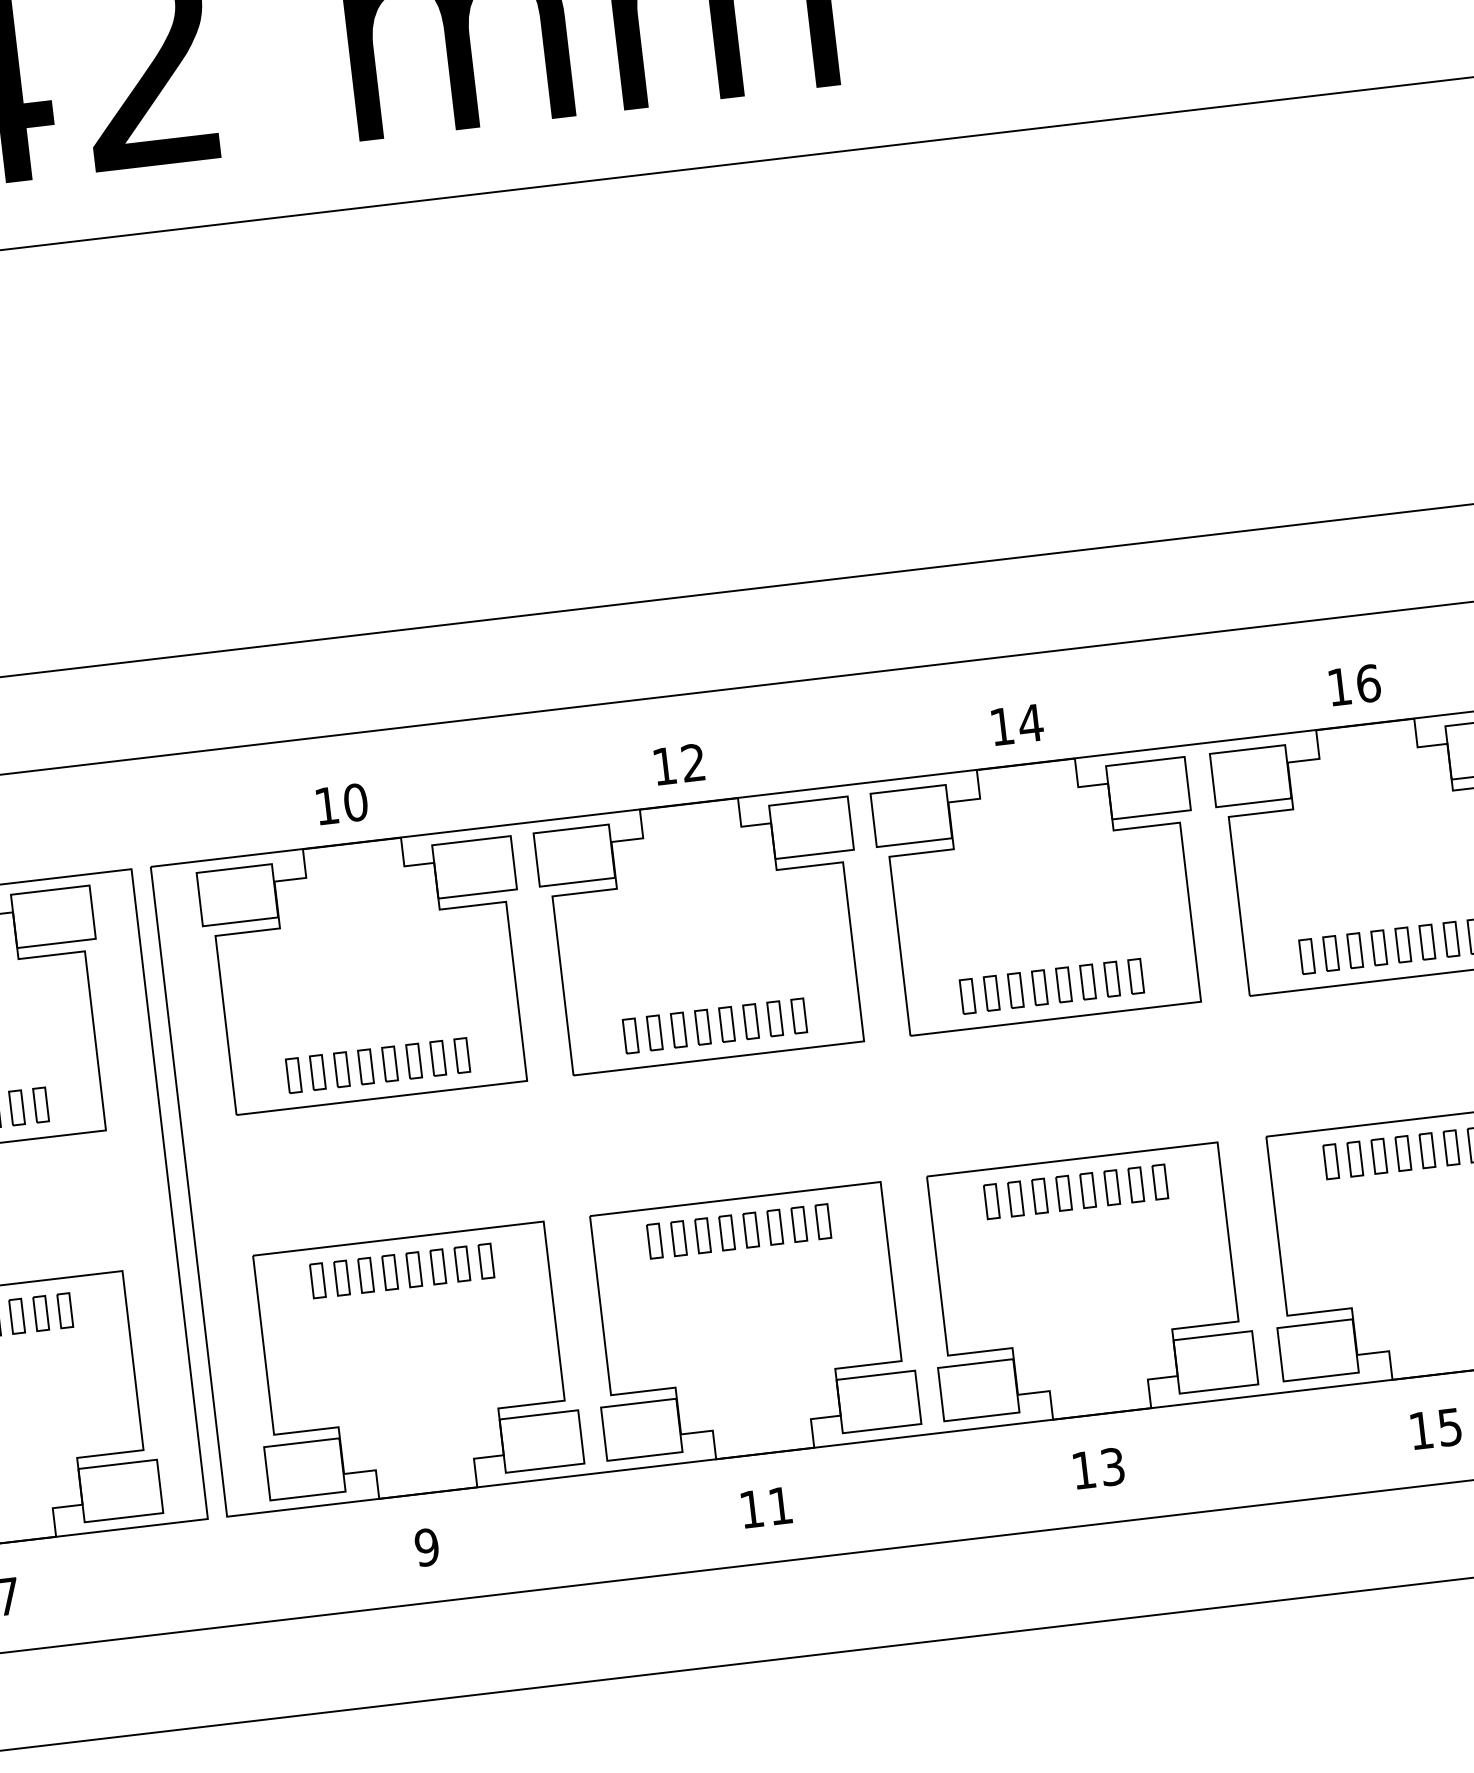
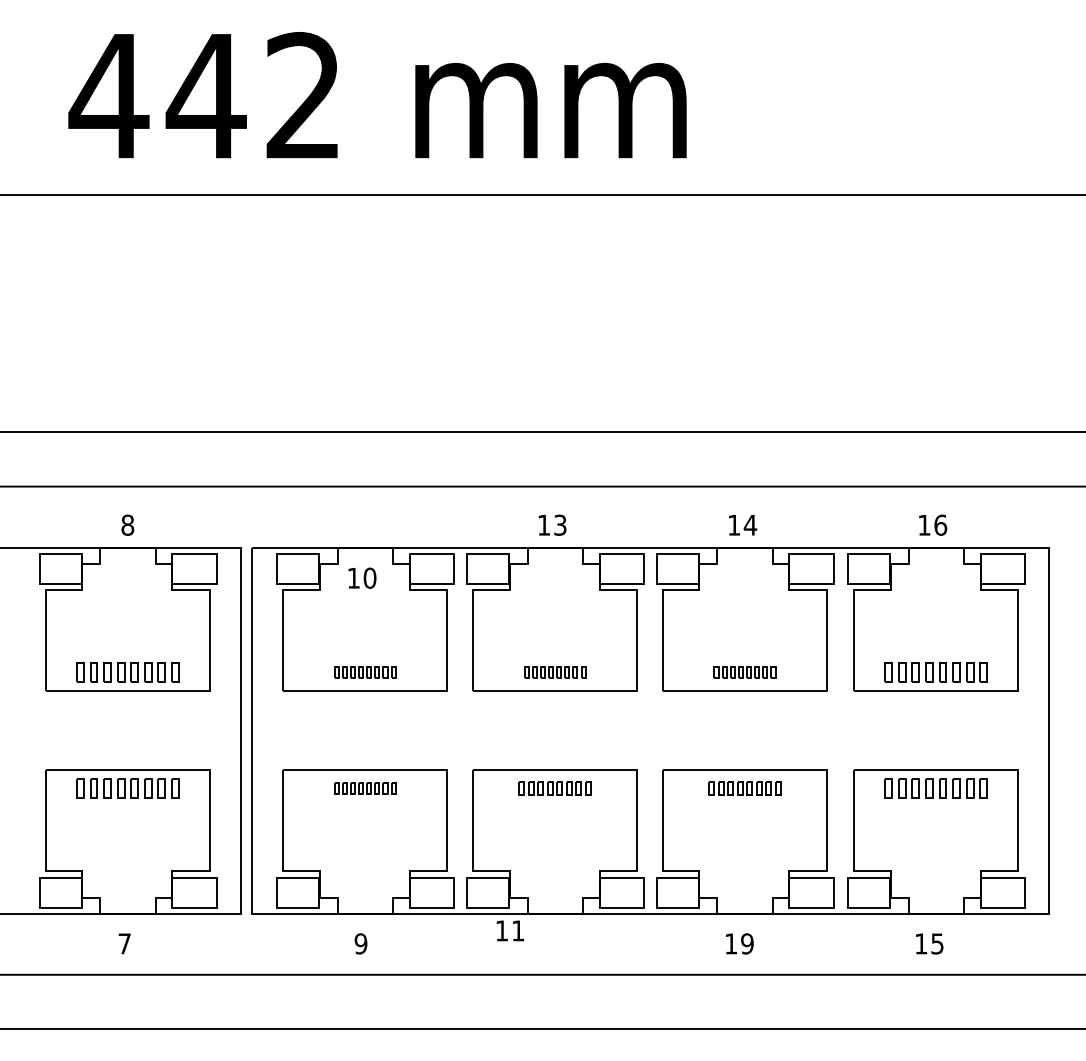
text: (693, 761) -> (560, 524), 12 -> 13
text: (342, 802) -> (362, 577), moved
part: (1051, 985) -> (744, 672), size x0.6
part: (713, 1025) -> (554, 672), size x0.6
part: (376, 1065) -> (364, 672), size x0.6
part: (1075, 1191) -> (744, 788), size x0.7
part: (737, 1231) -> (554, 788), size x0.7
part: (400, 1270) -> (364, 788), size x0.6
text: (1112, 1466) -> (747, 943), 13 -> 19
text: (764, 1507) -> (509, 930), moved

